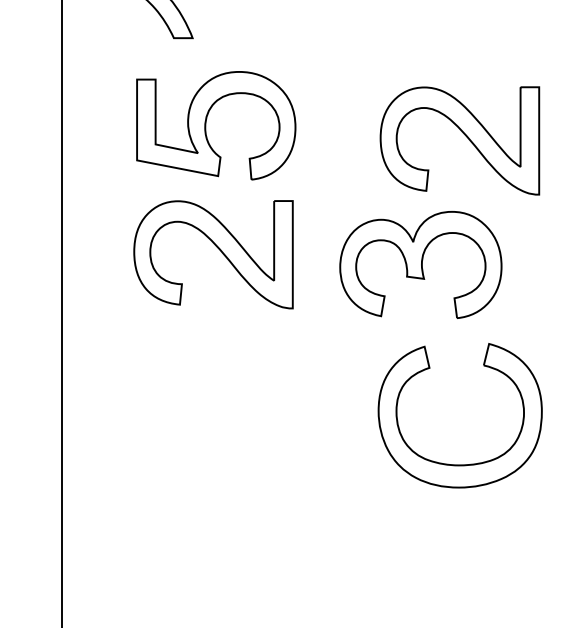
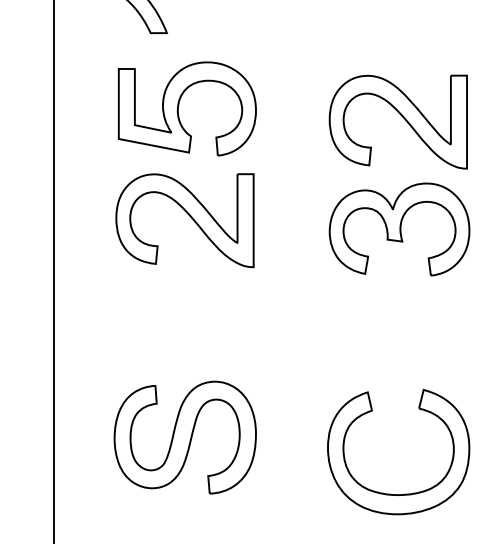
part: (420, 264) -> (399, 229), moved
part: (468, 463) -> (405, 493), moved
part: (212, 505) -> (184, 437), added

